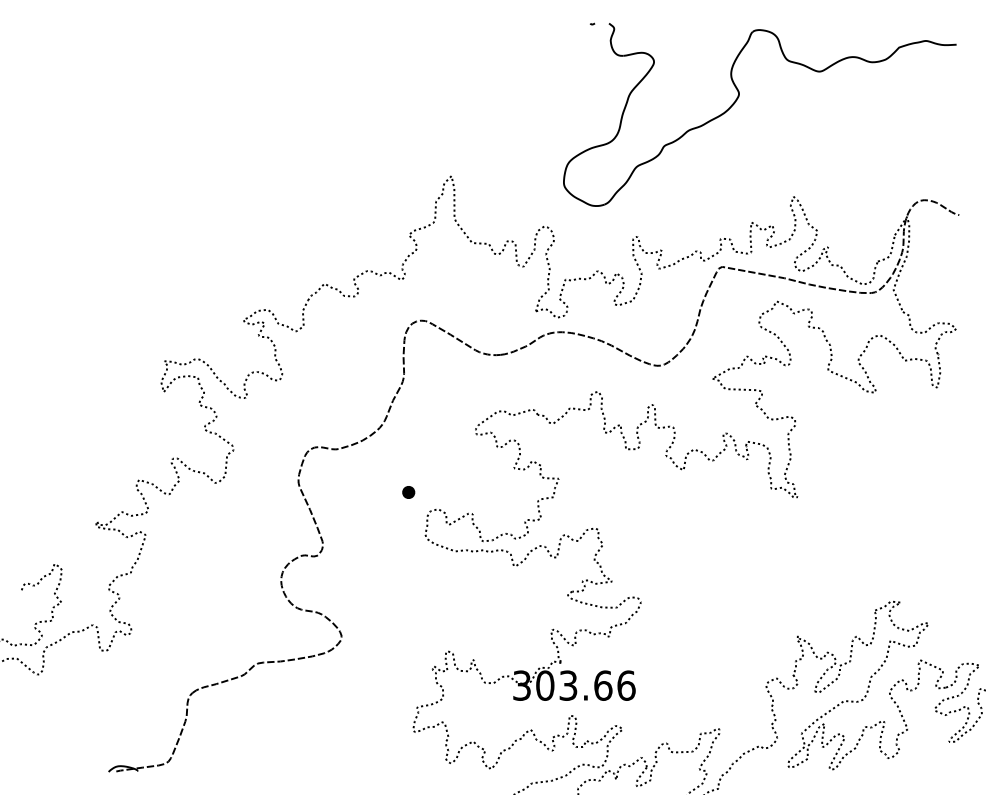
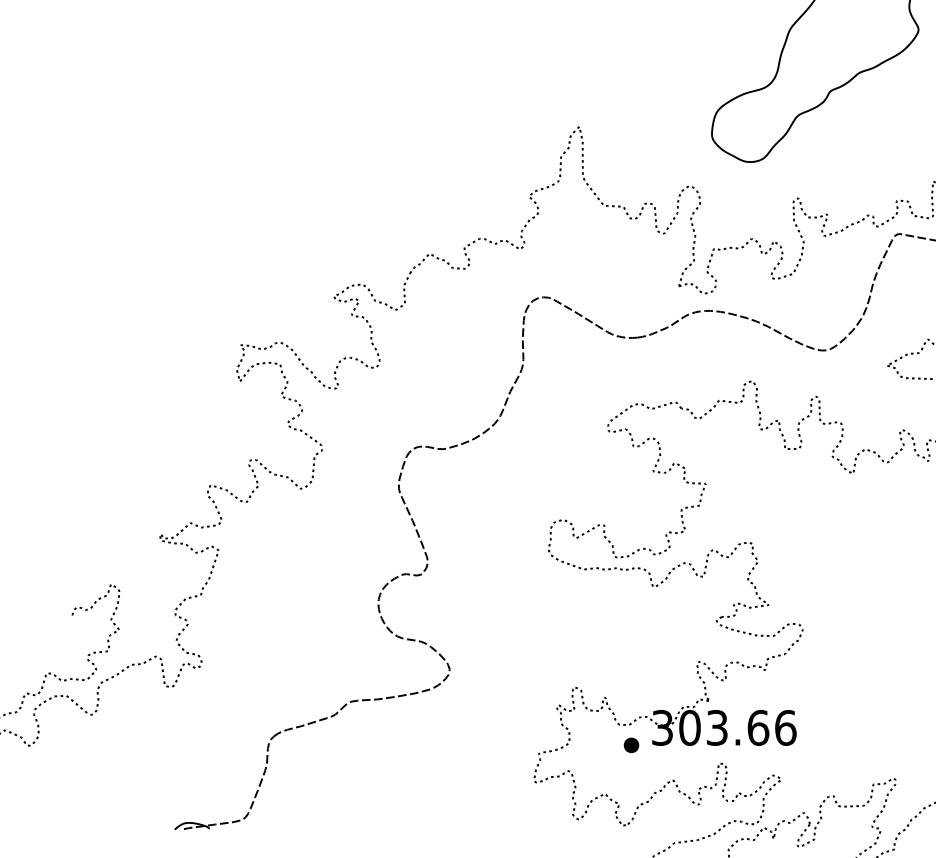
part: (408, 492) -> (631, 745), moved

